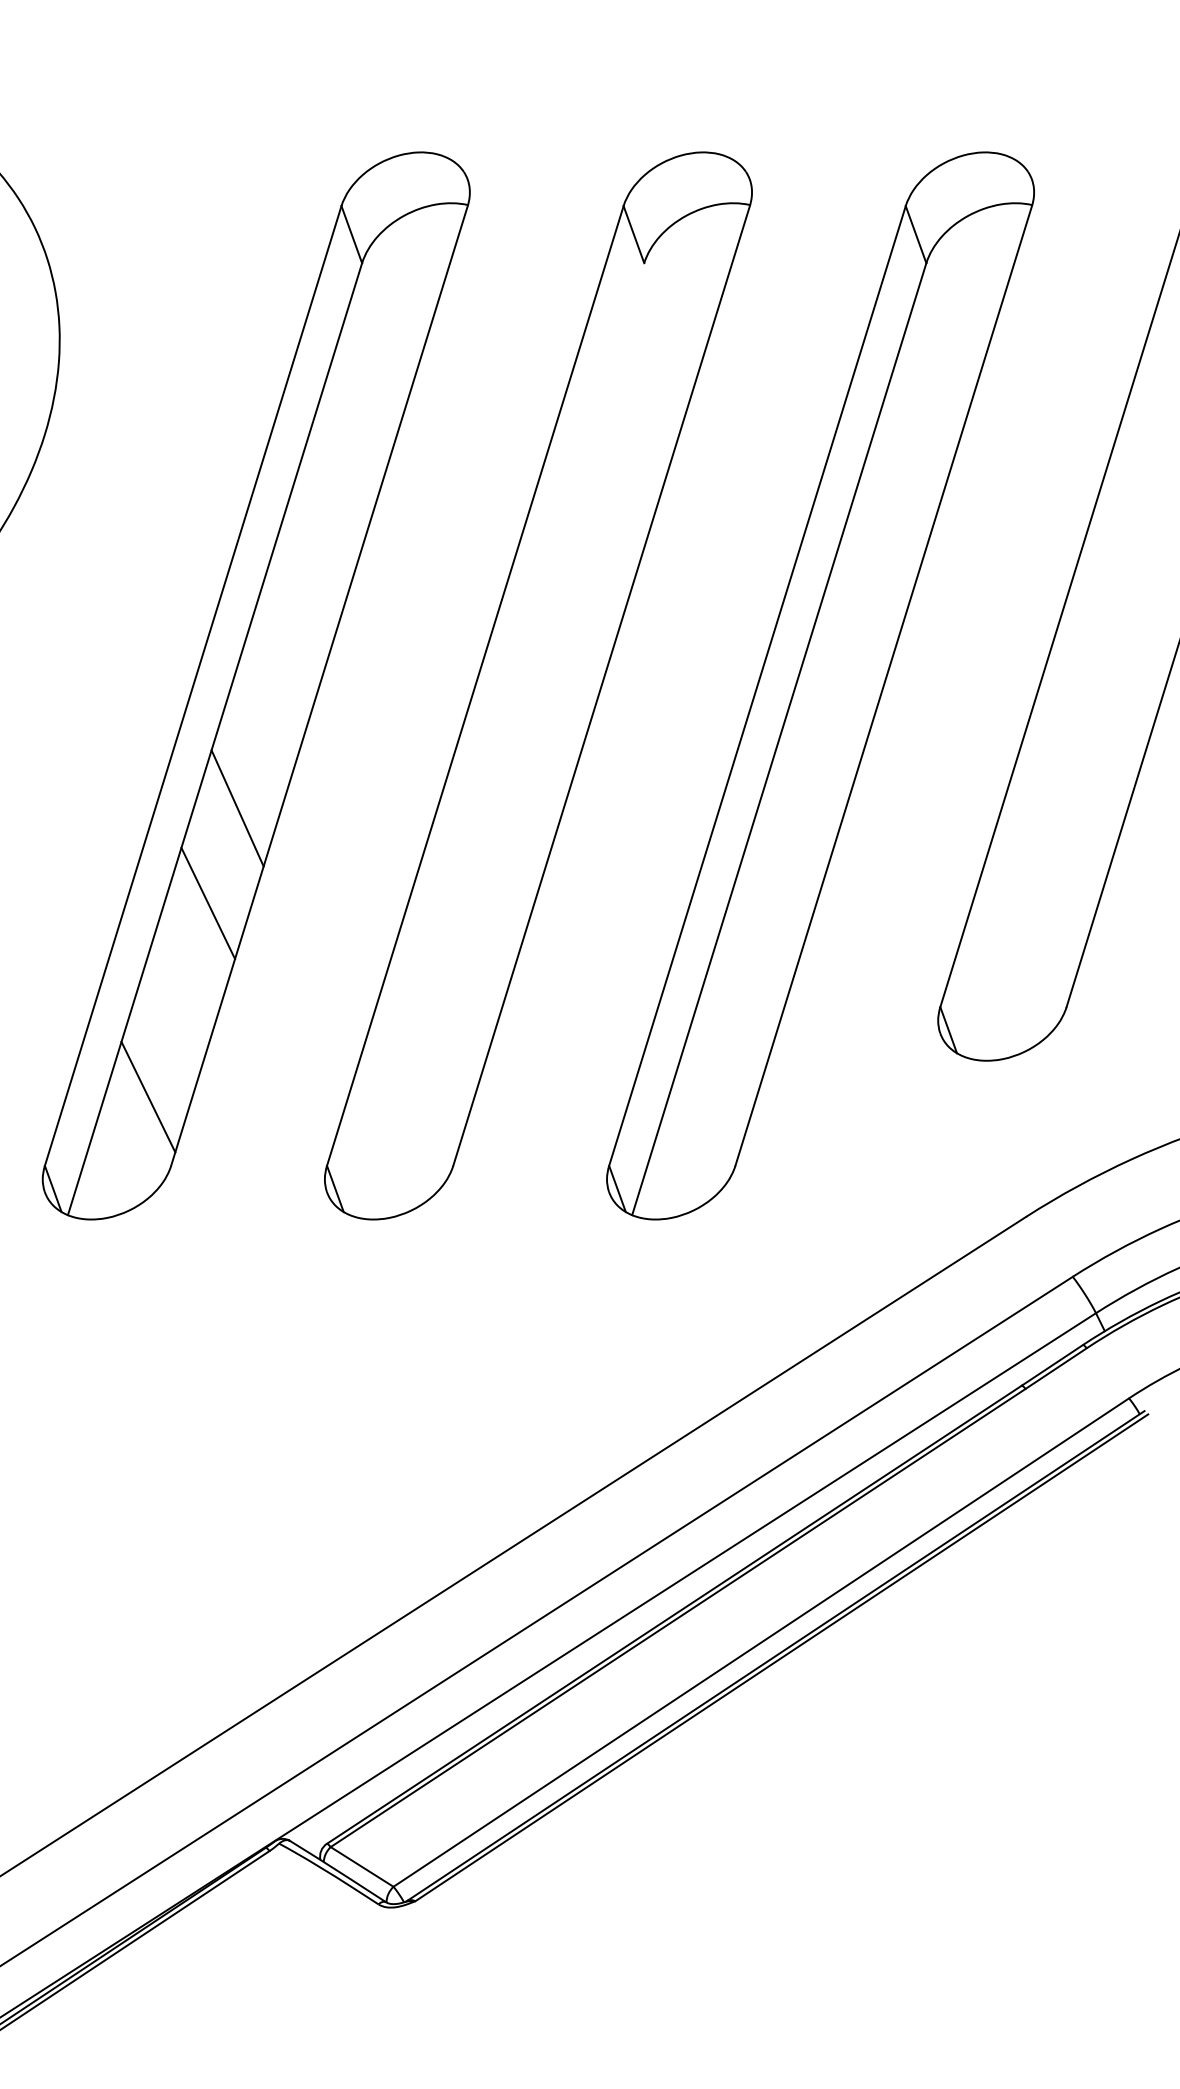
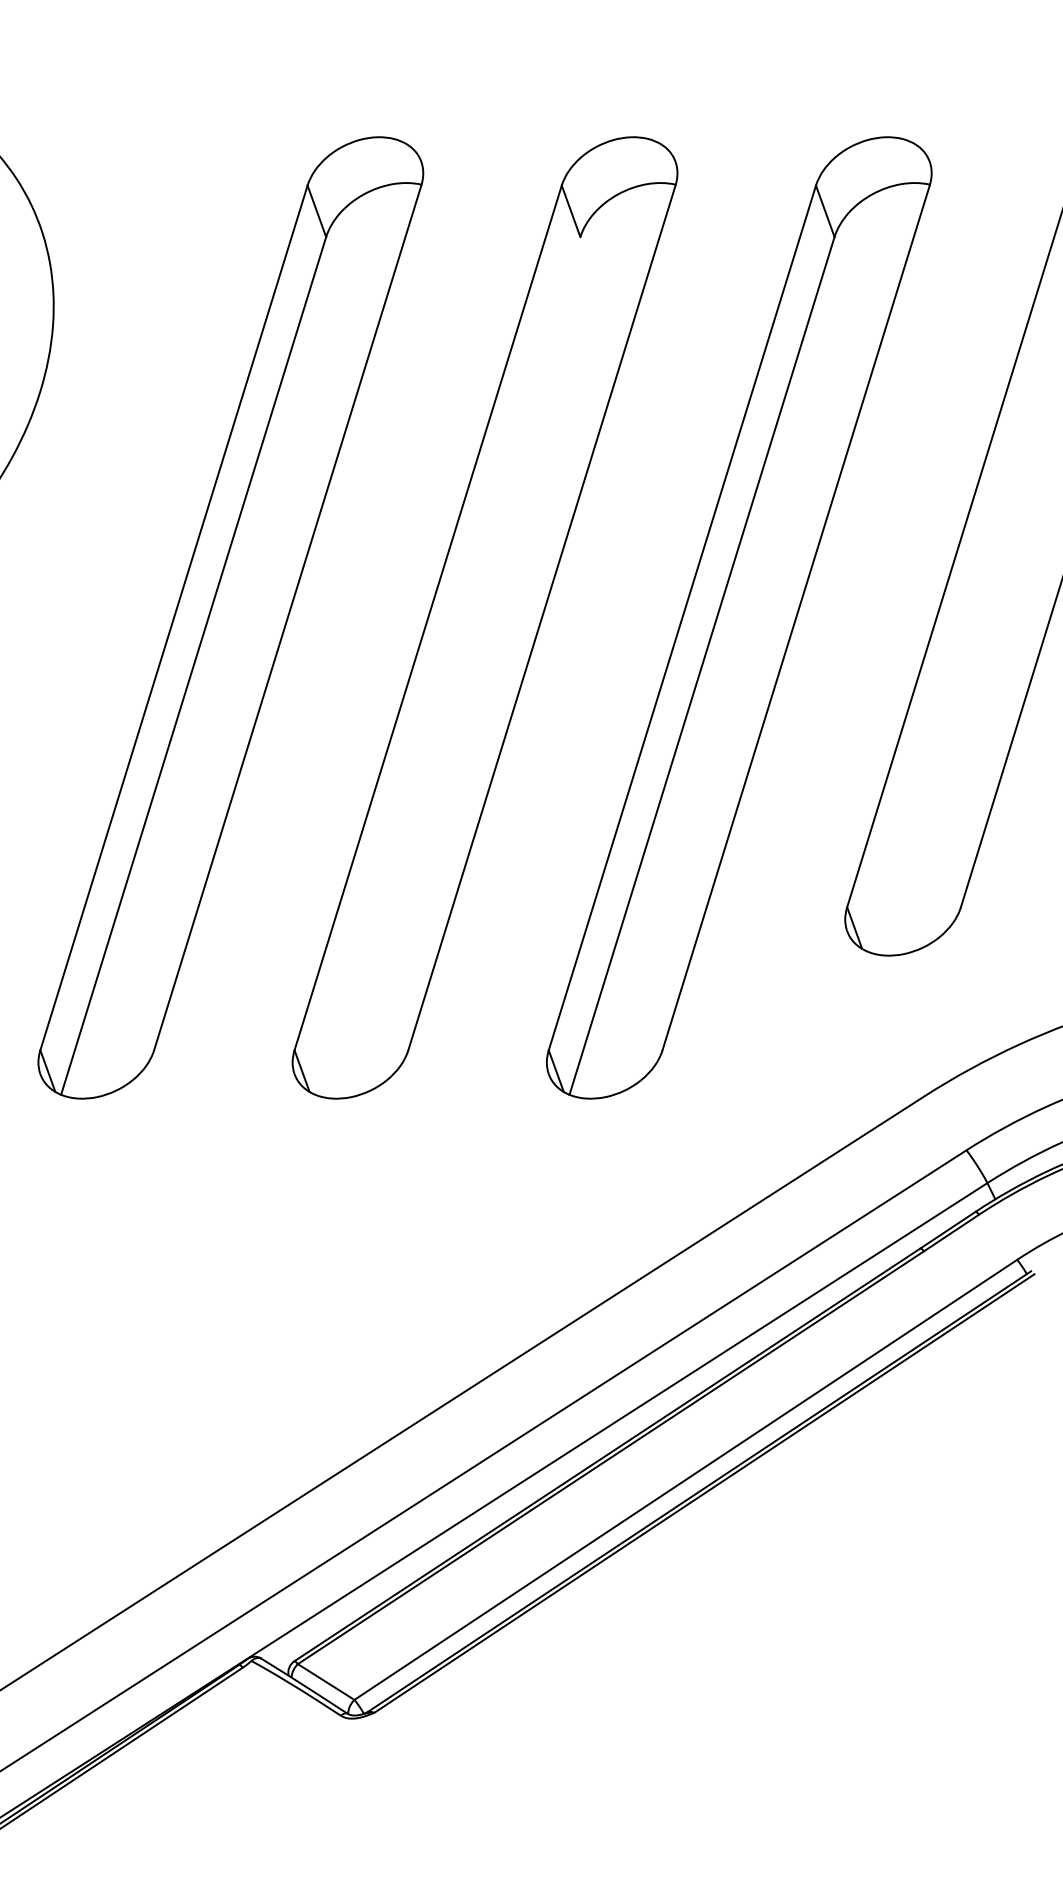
line: (237, 808) -> (213, 728), removed
line: (208, 903) -> (187, 813), removed
line: (148, 1096) -> (133, 987), removed

